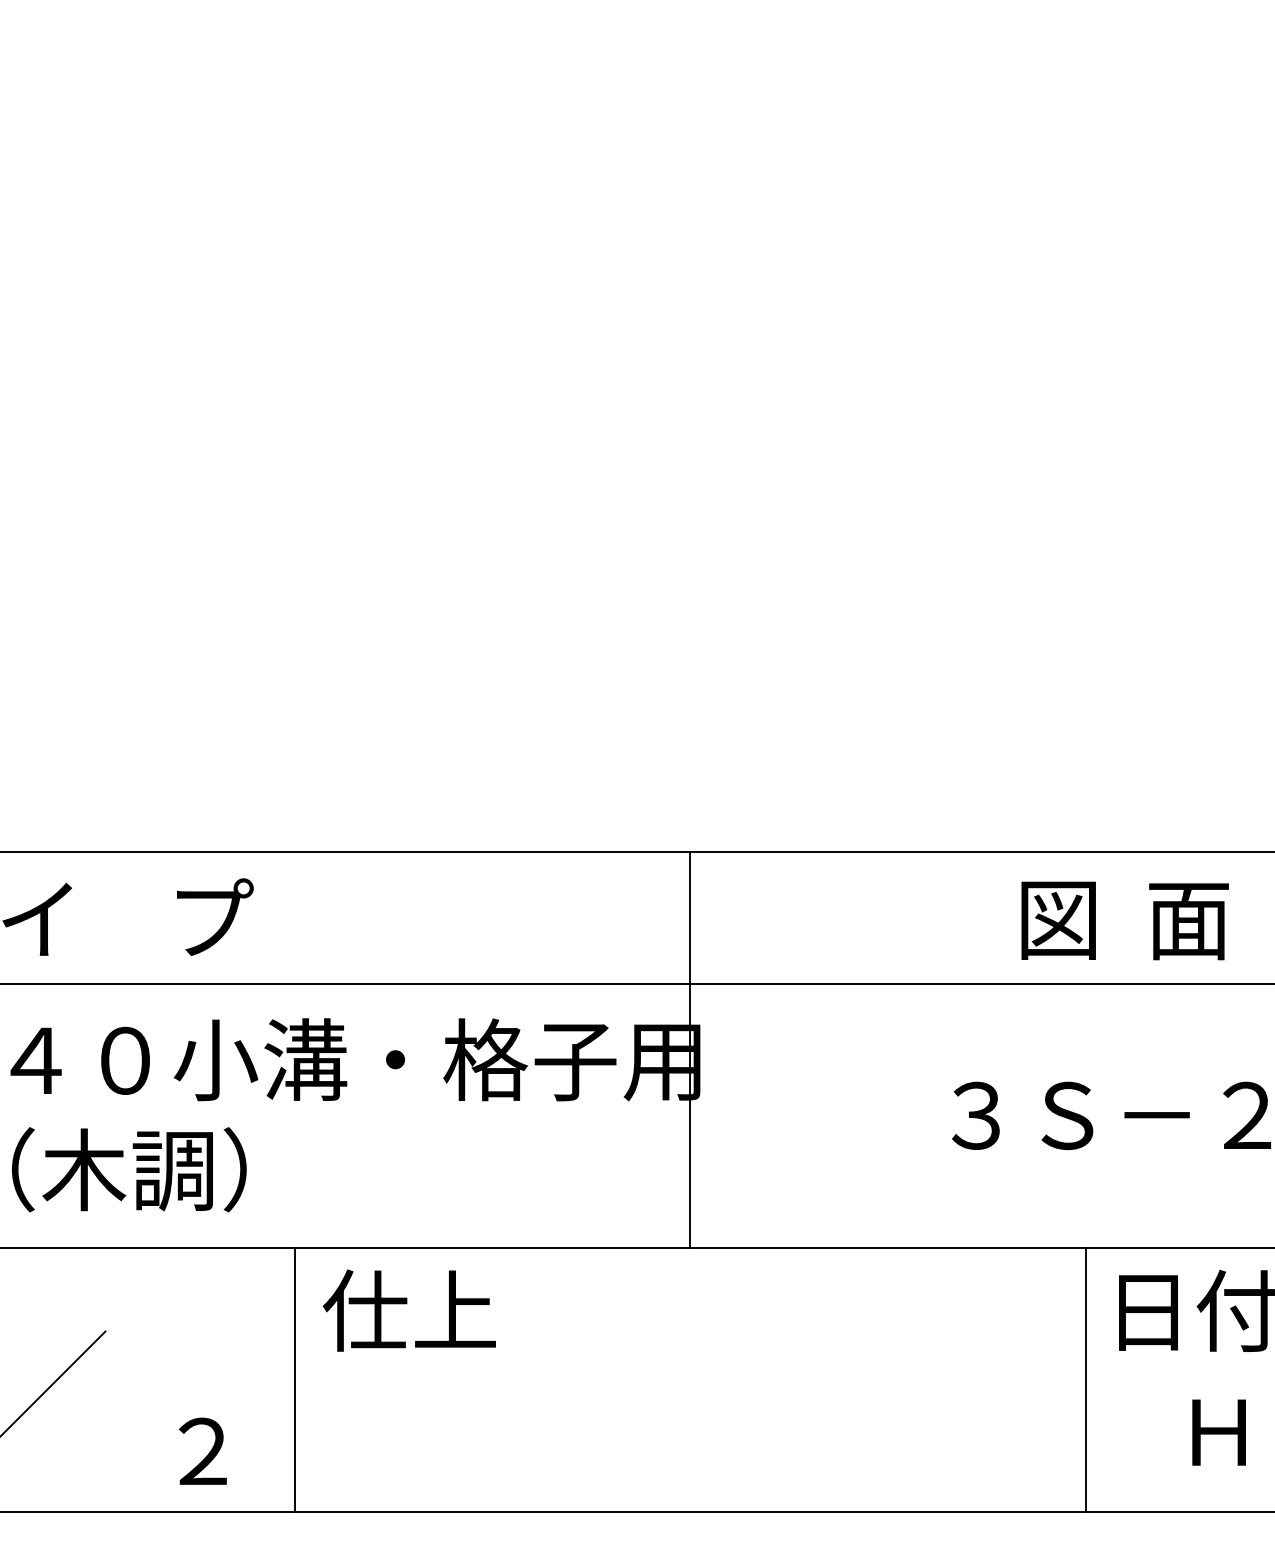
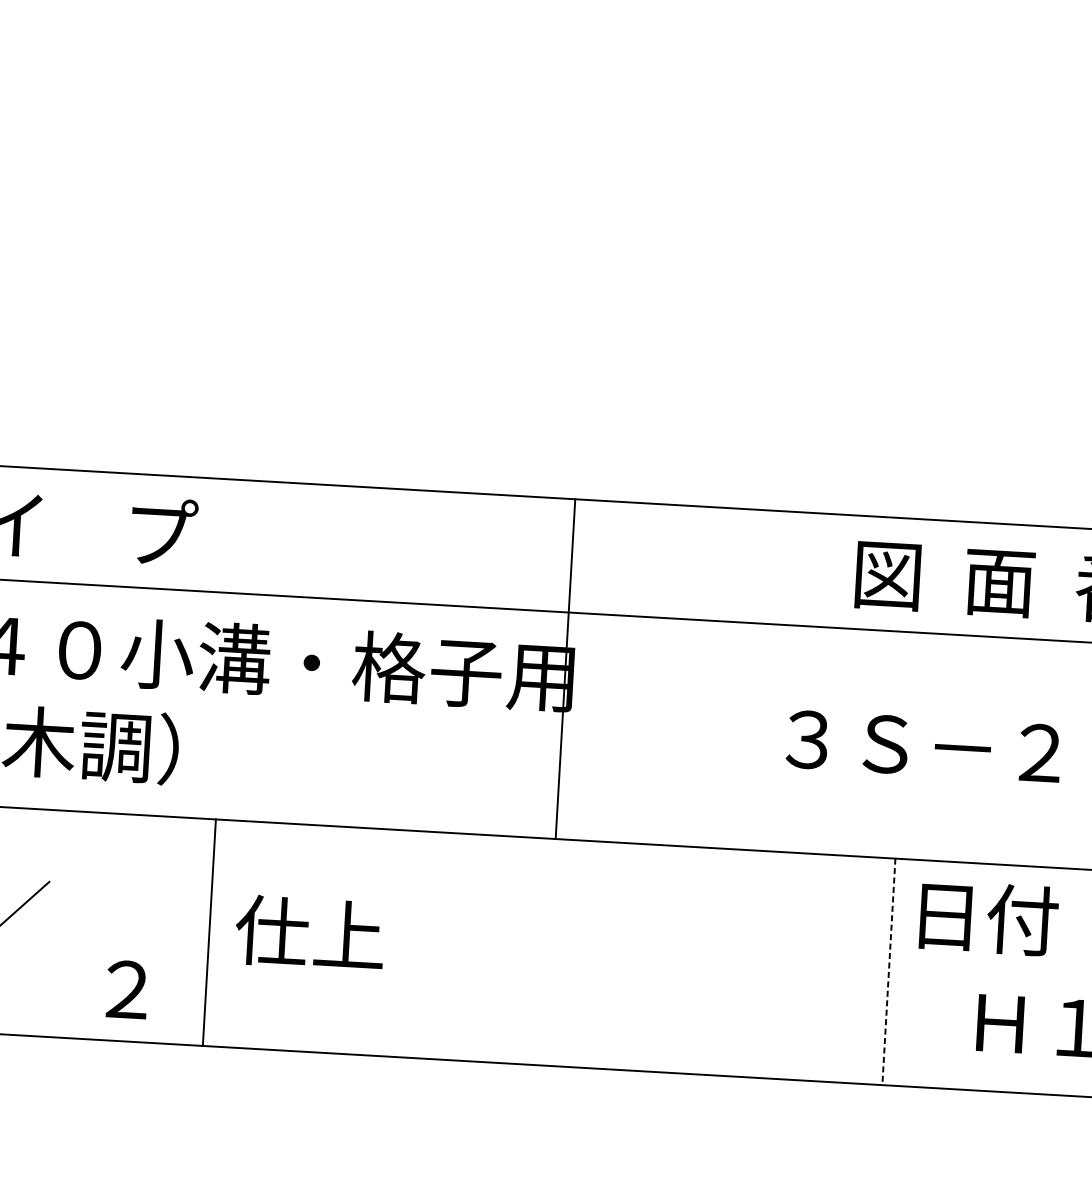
text: (408, 1310) -> (309, 932), moved
line: (1086, 1379) -> (889, 971), solid -> dashed

